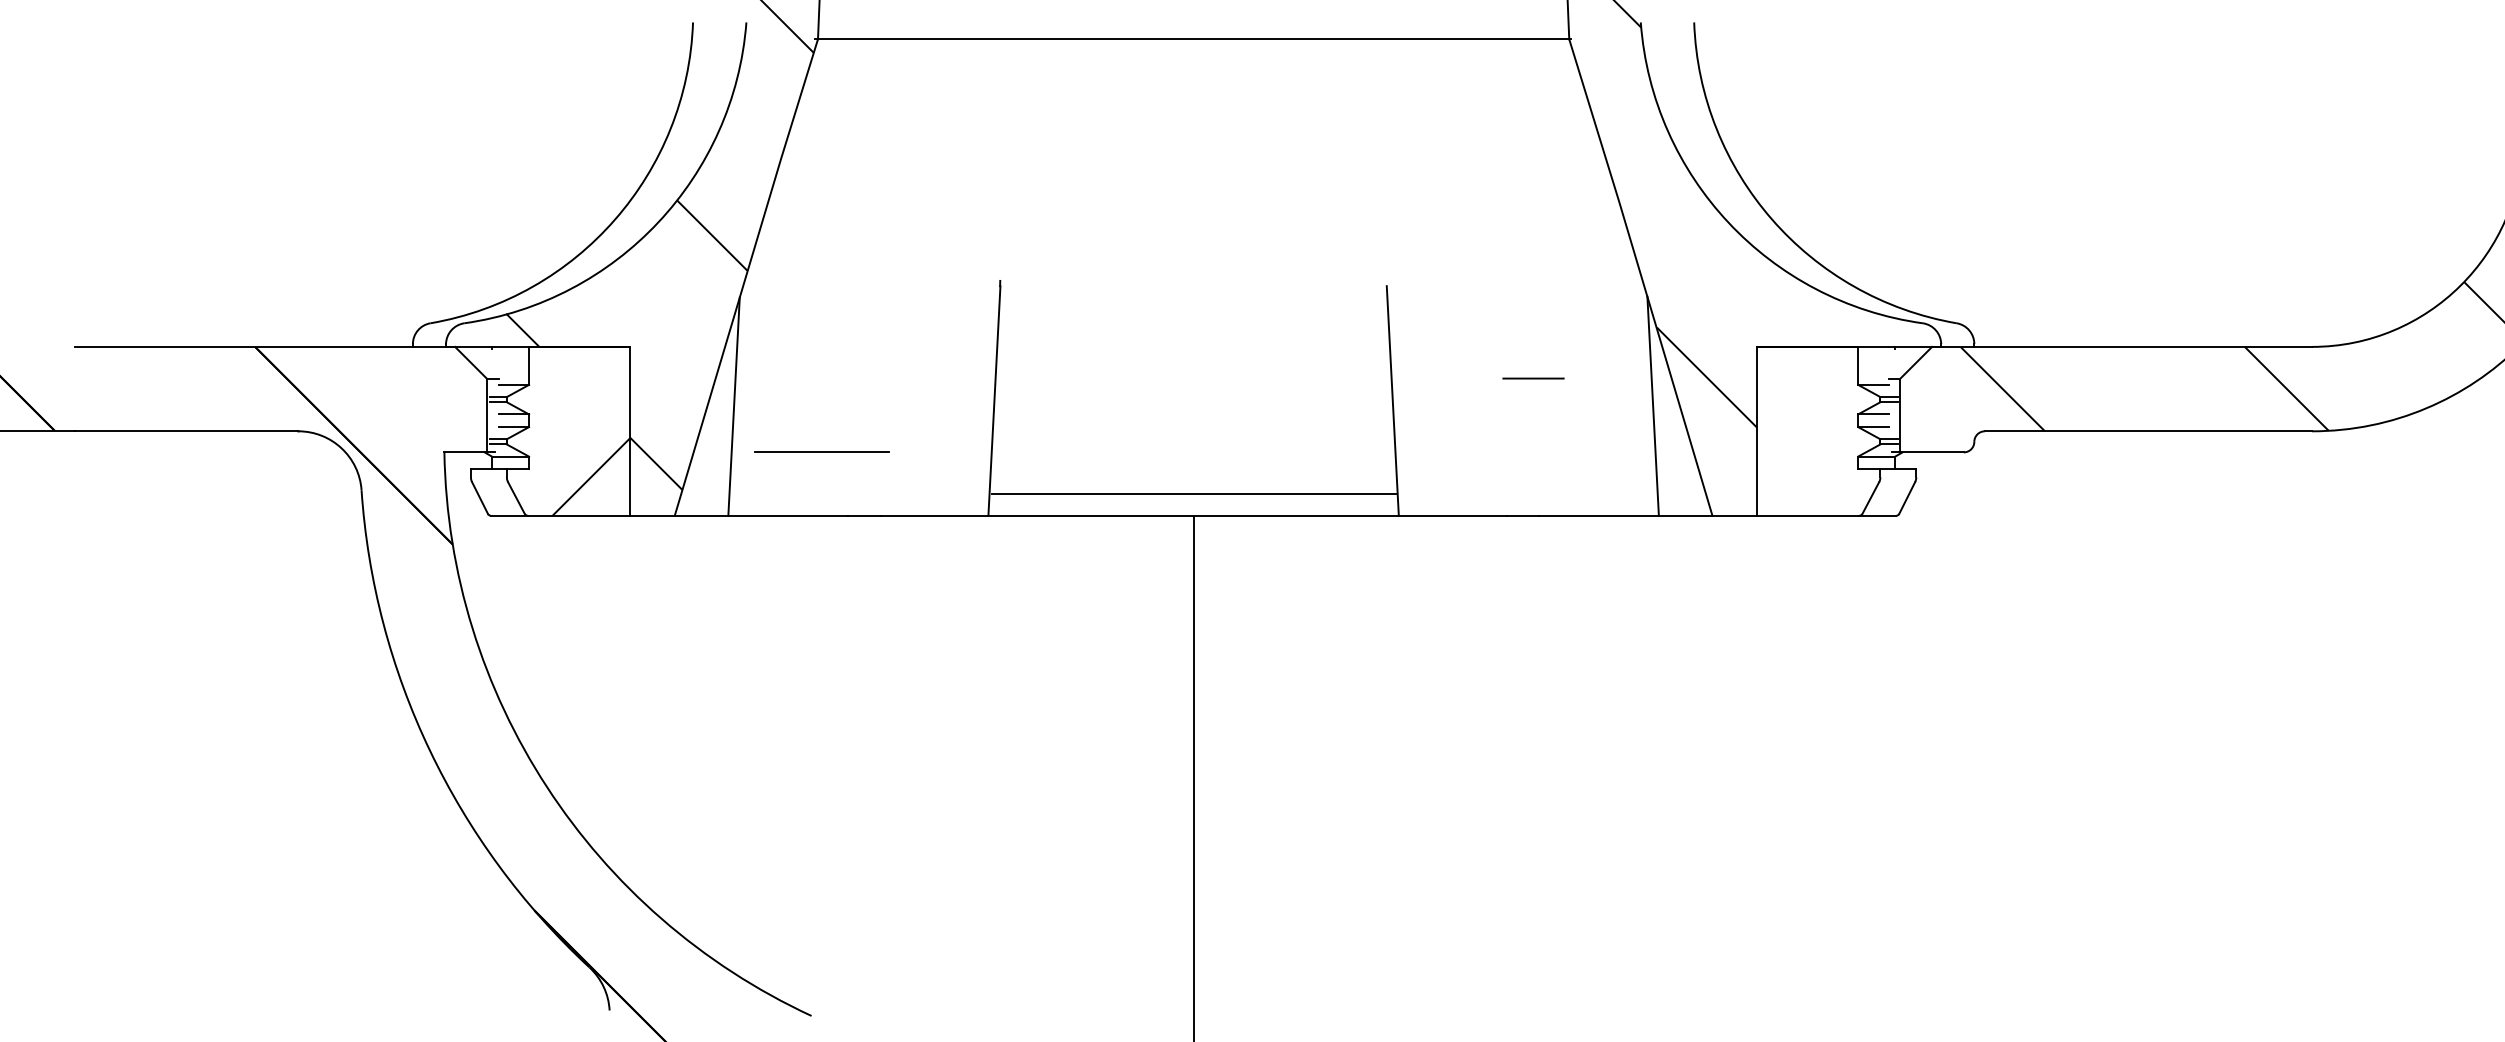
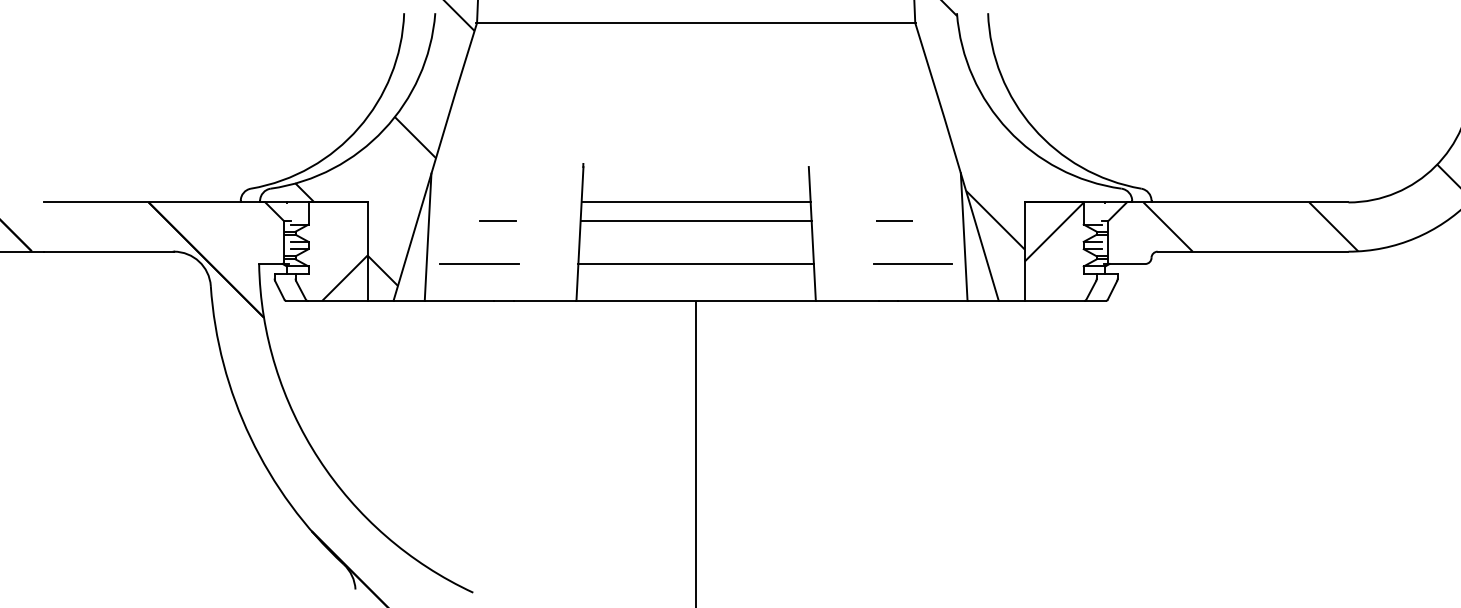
line: (1192, 346) -> (695, 202), added
line: (853, 377) -> (497, 220), added
line: (1192, 377) -> (695, 220), added
hatch: (1806, 396) -> (1053, 231), added
line: (1564, 451) -> (912, 263), added
line: (1192, 492) -> (695, 263), moved

